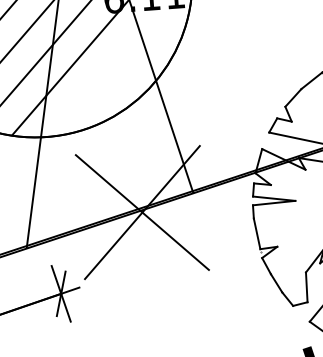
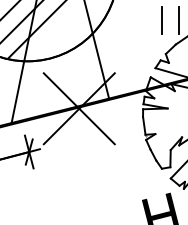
line: (302, 47) -> (178, 20), added
line: (275, 49) -> (162, 20), added

